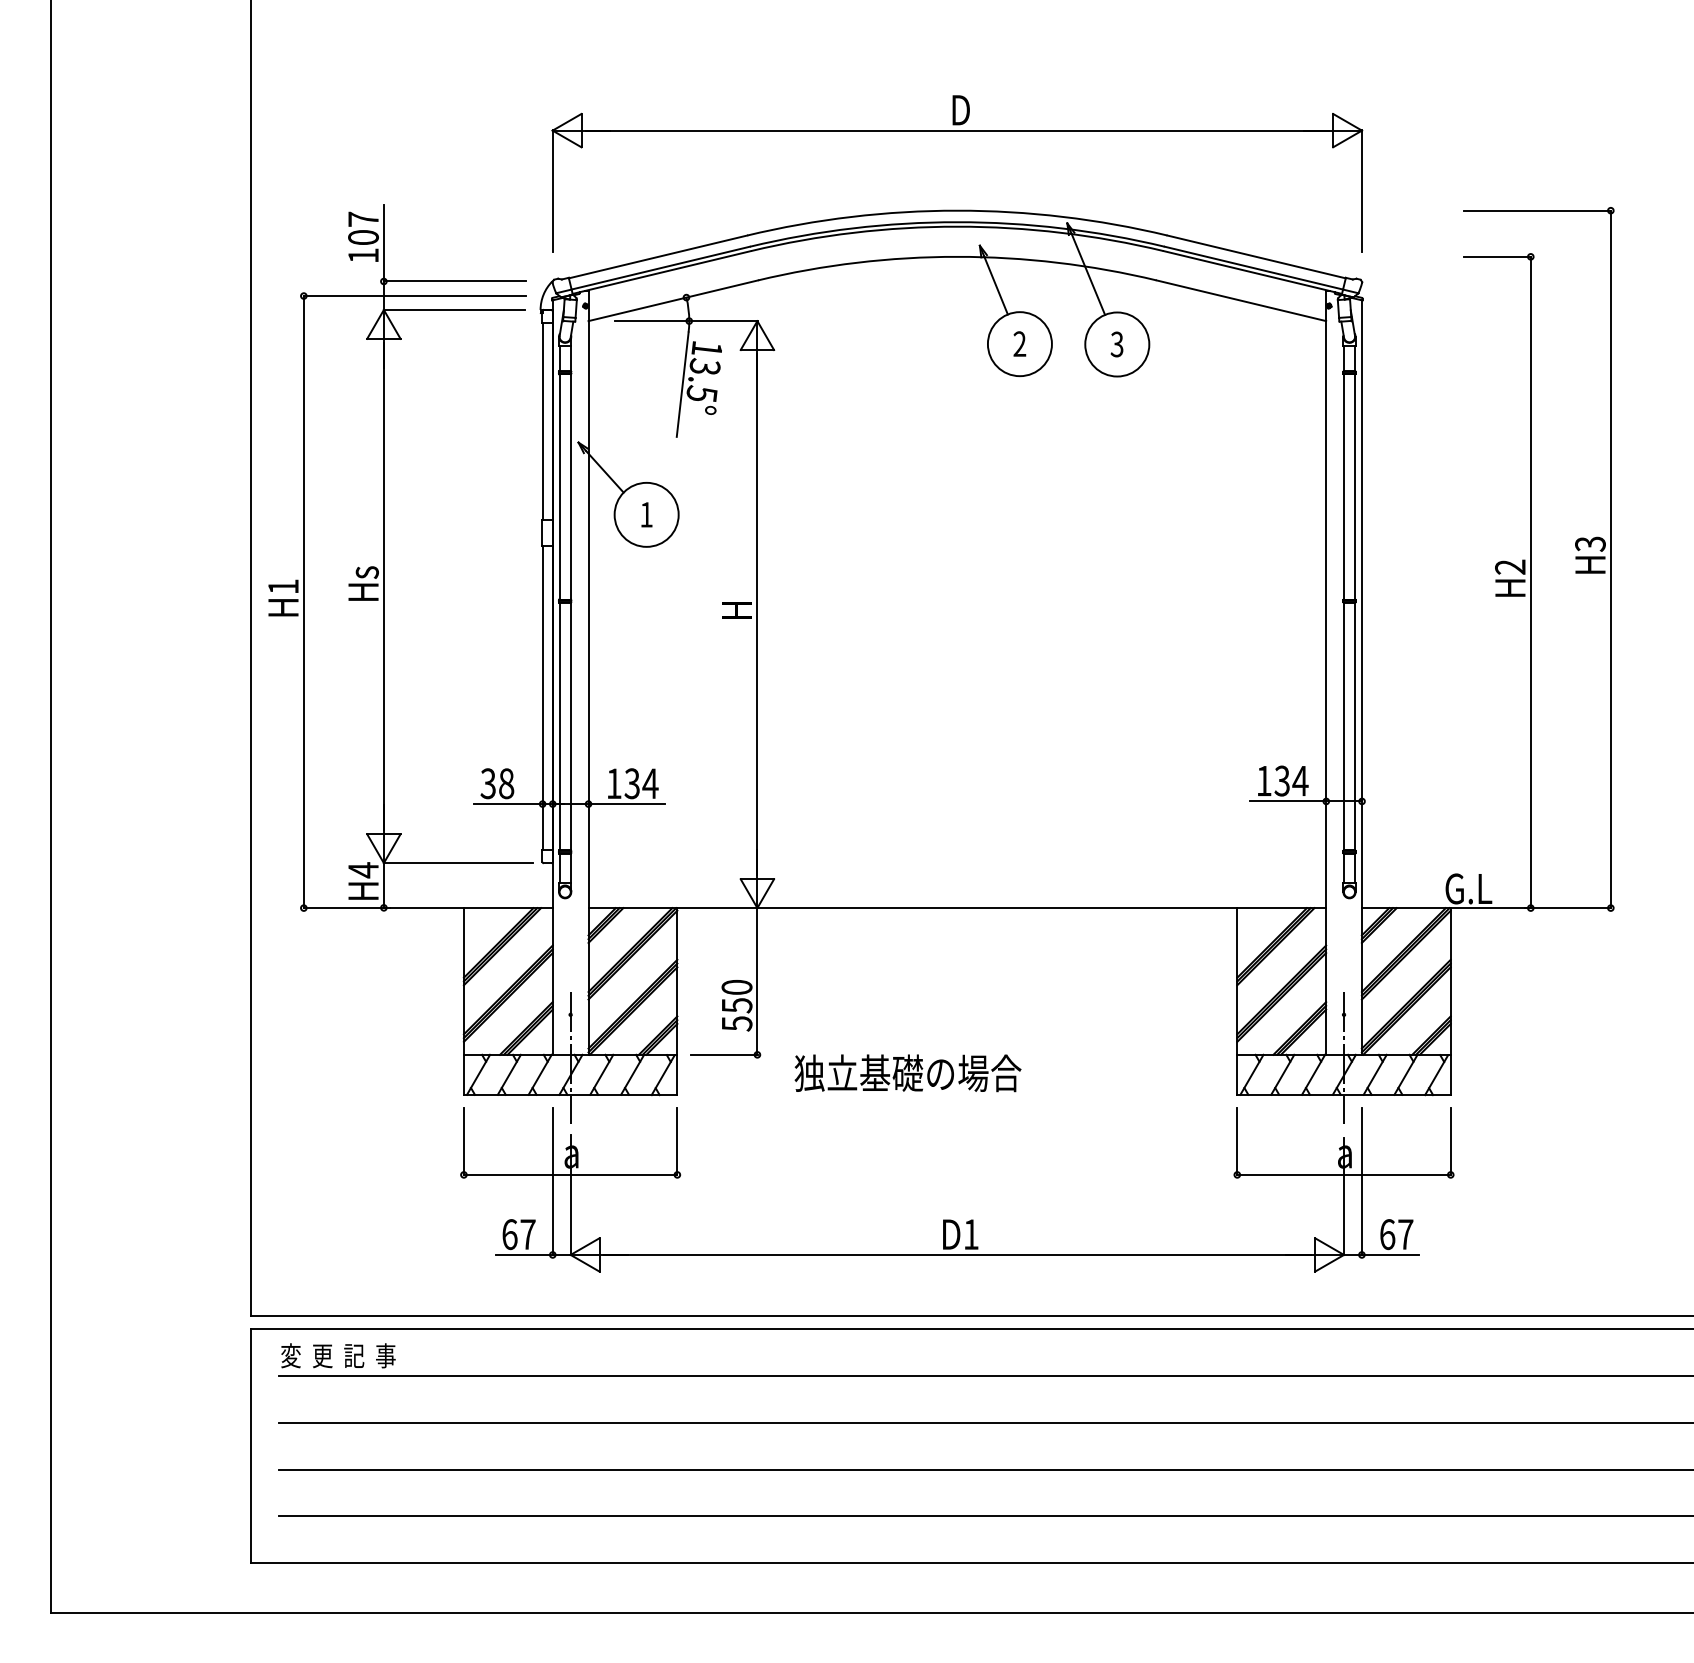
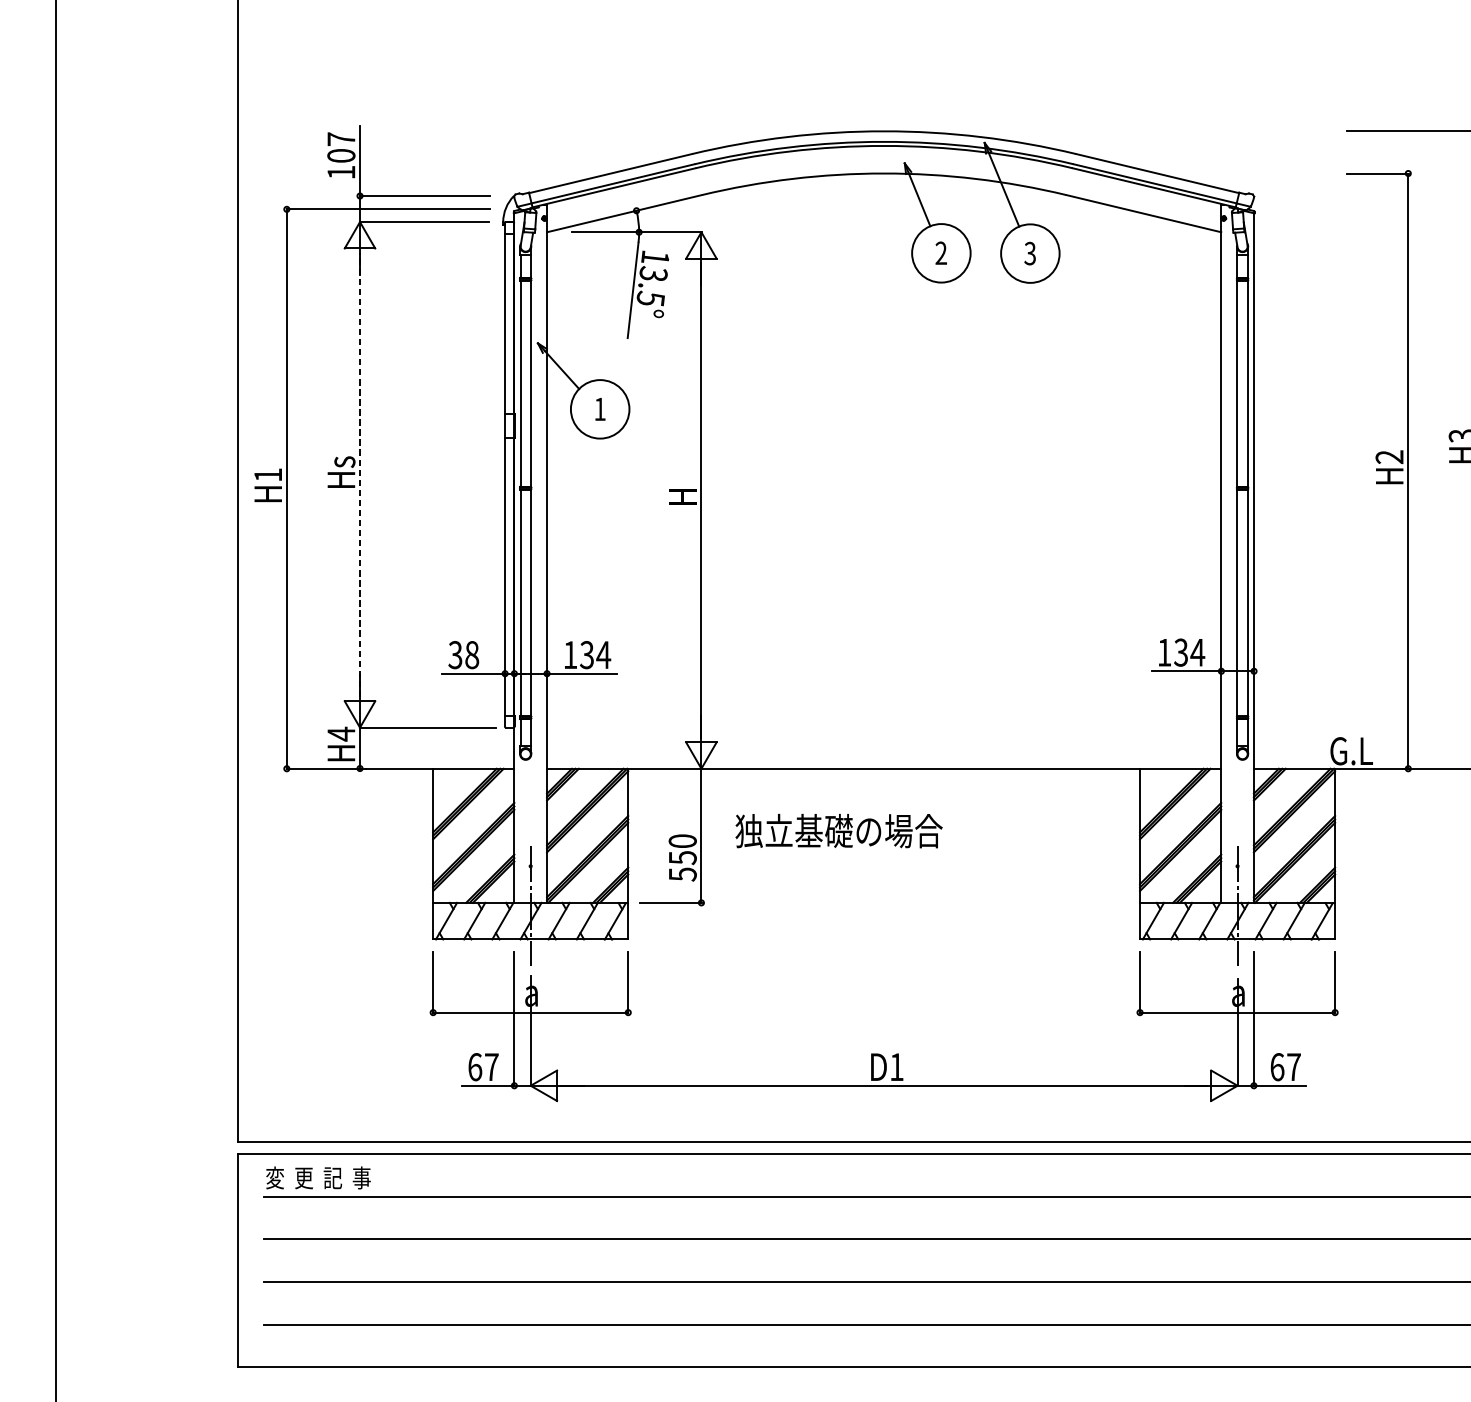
part: (957, 131) -> (884, 58), removed
line: (383, 586) -> (359, 474), solid -> dashed
text: (907, 1073) -> (838, 831), moved

